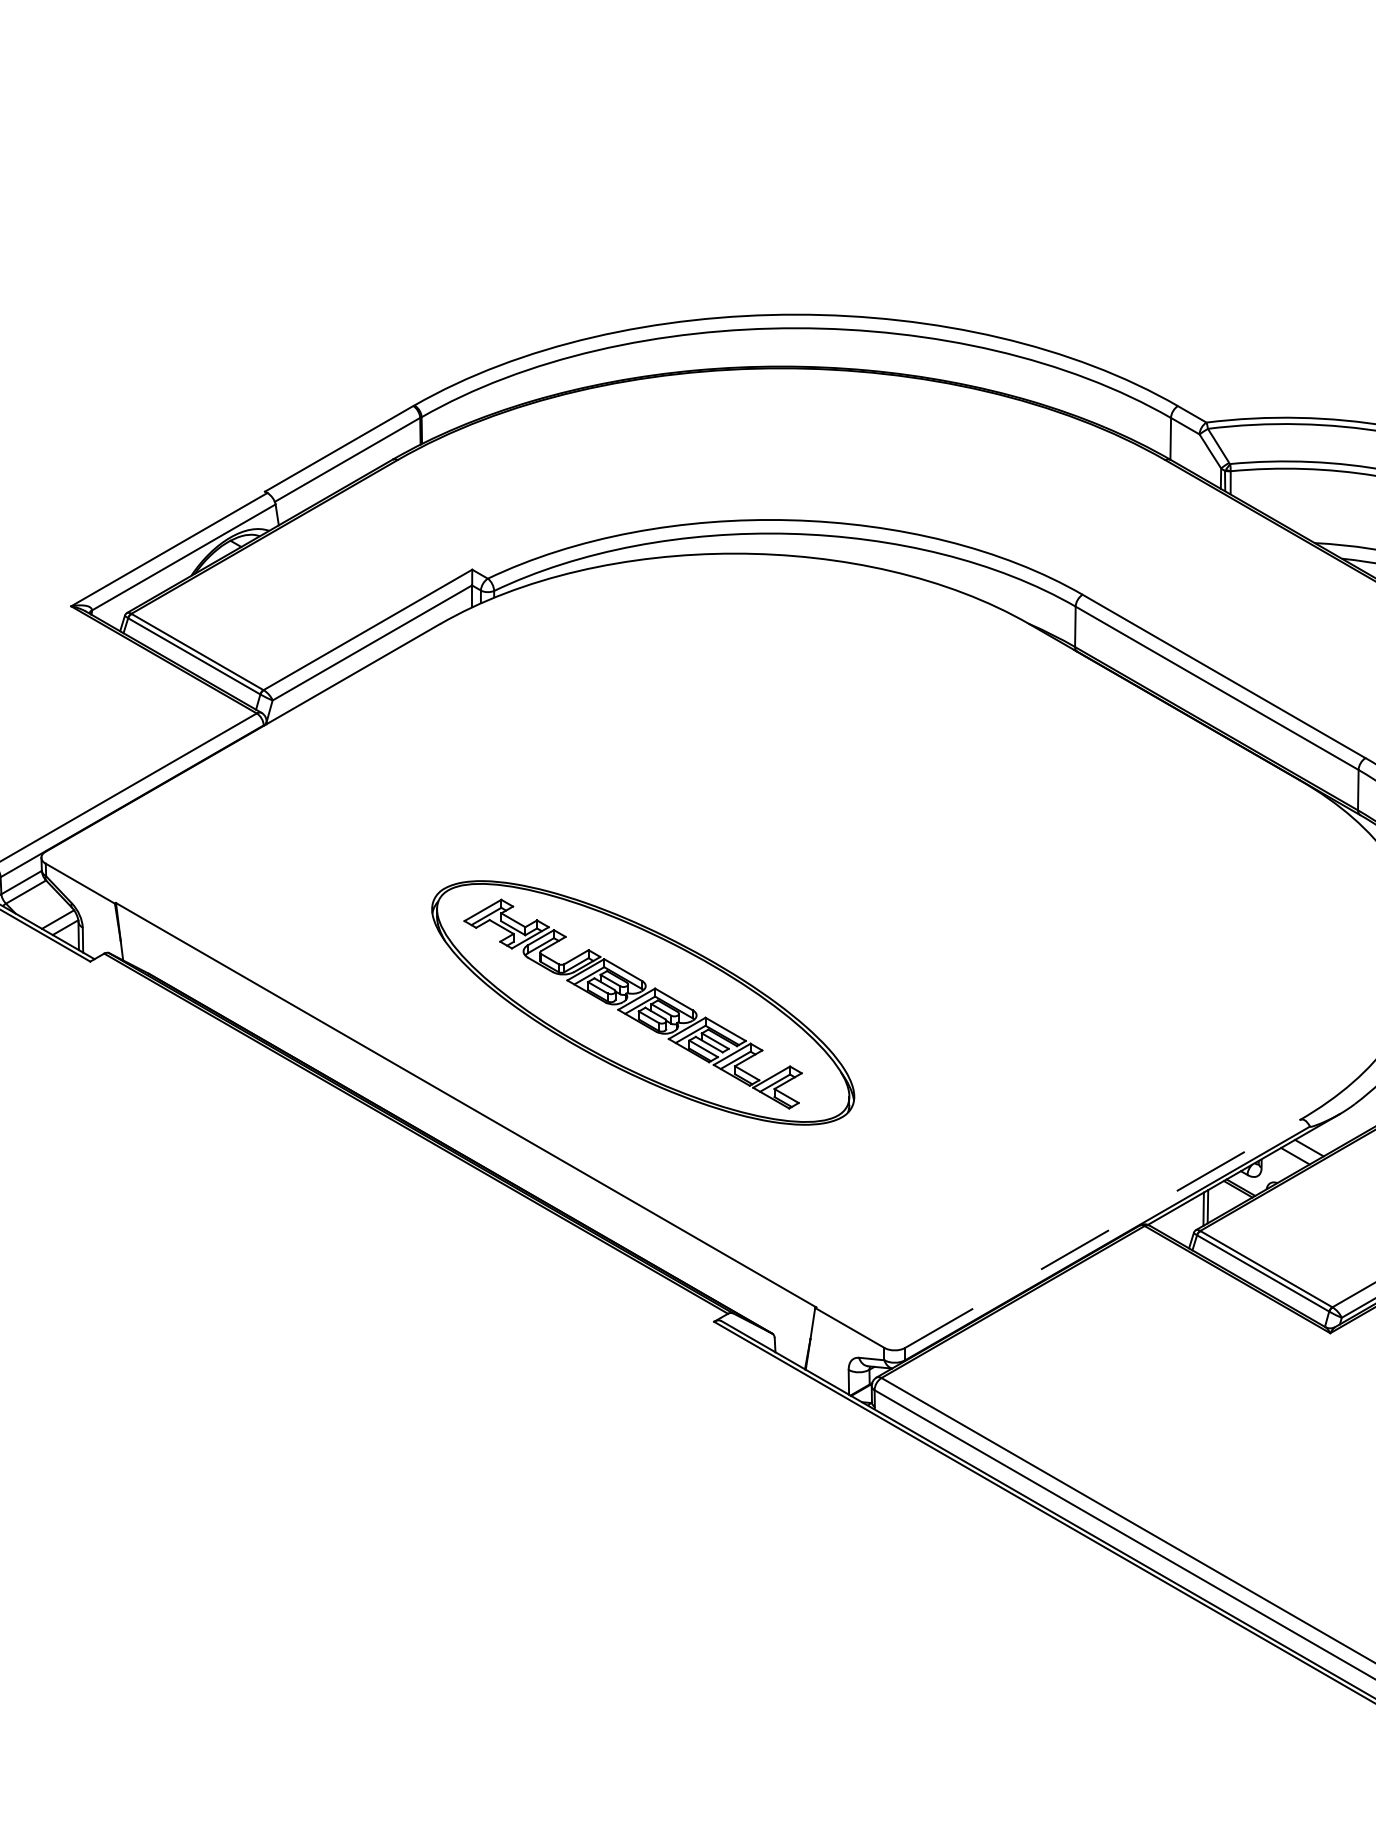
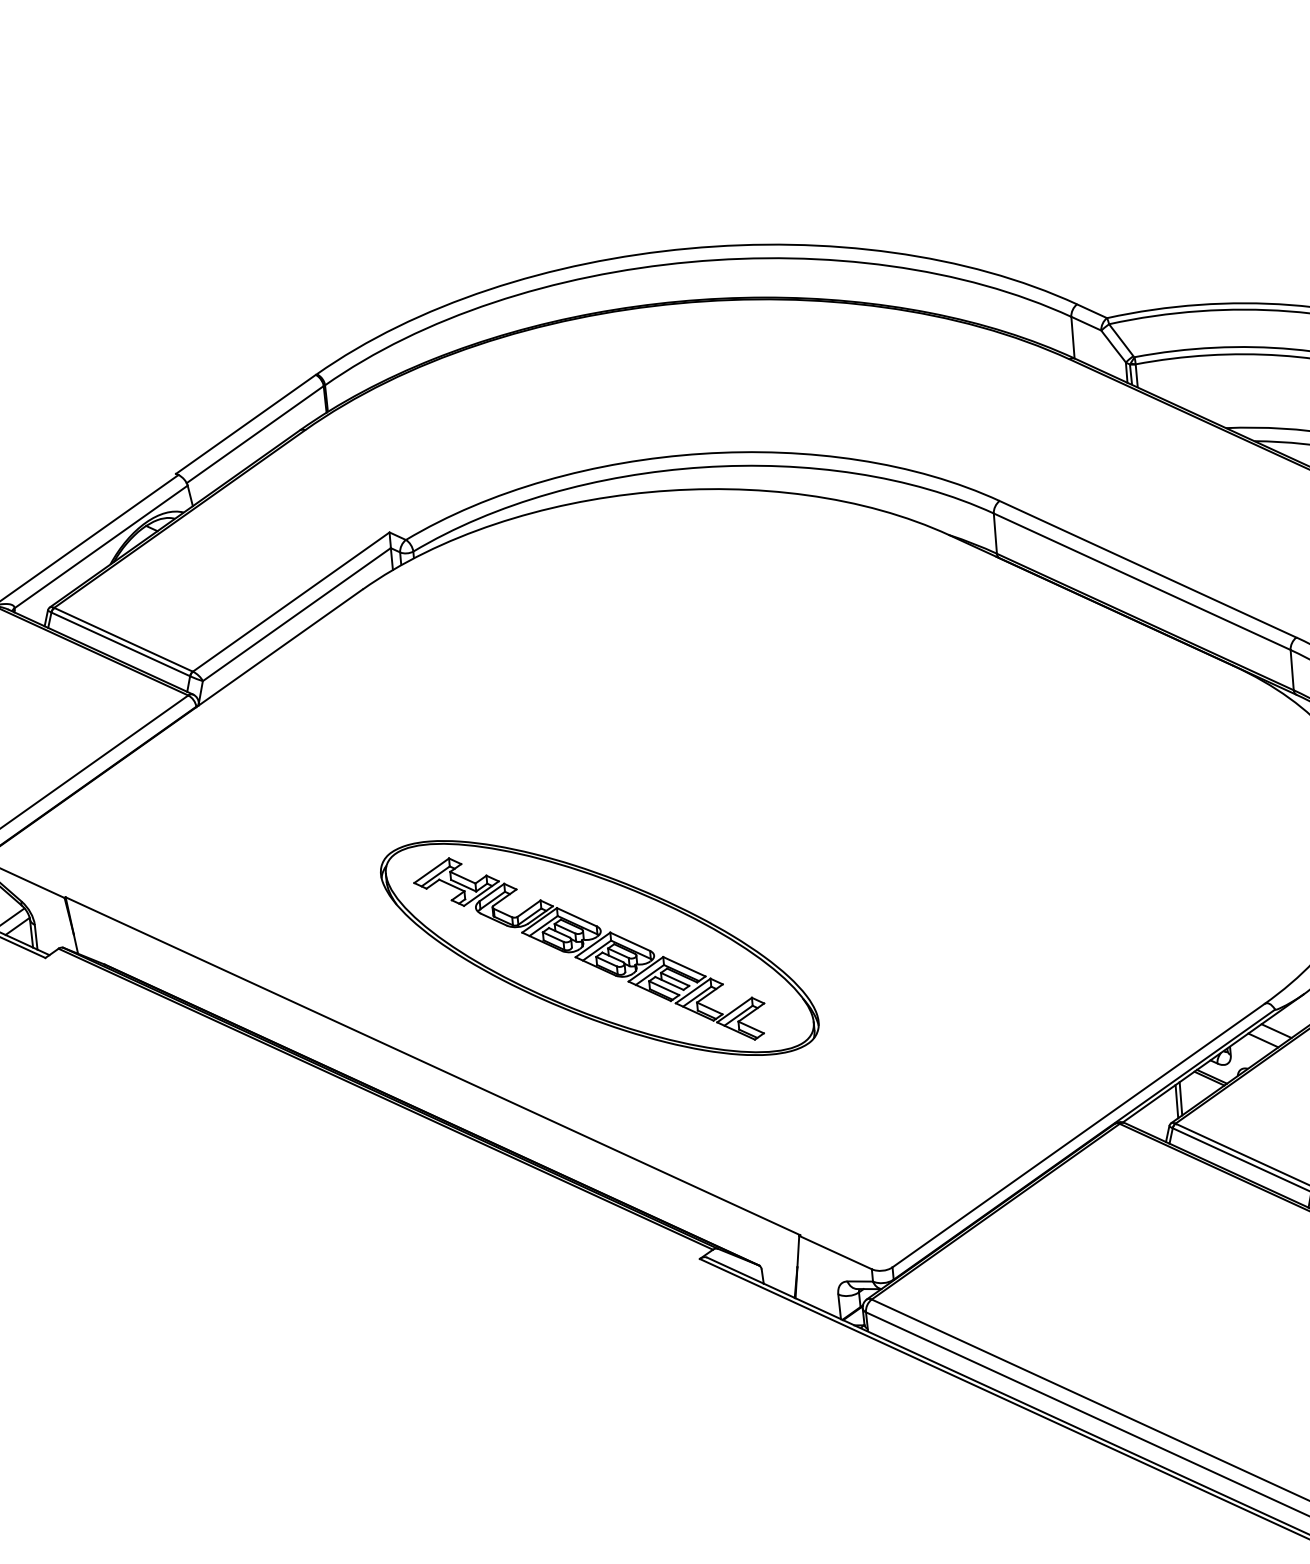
line: (1102, 1234) -> (1078, 1136), dashed -> solid

